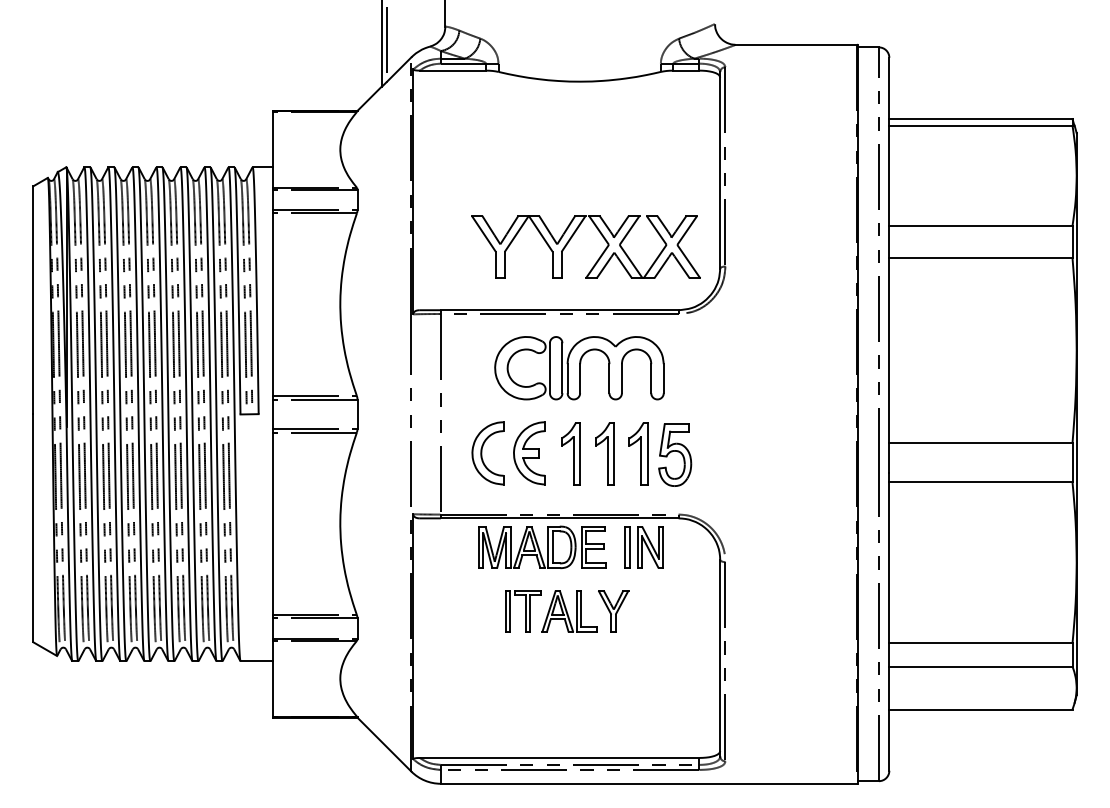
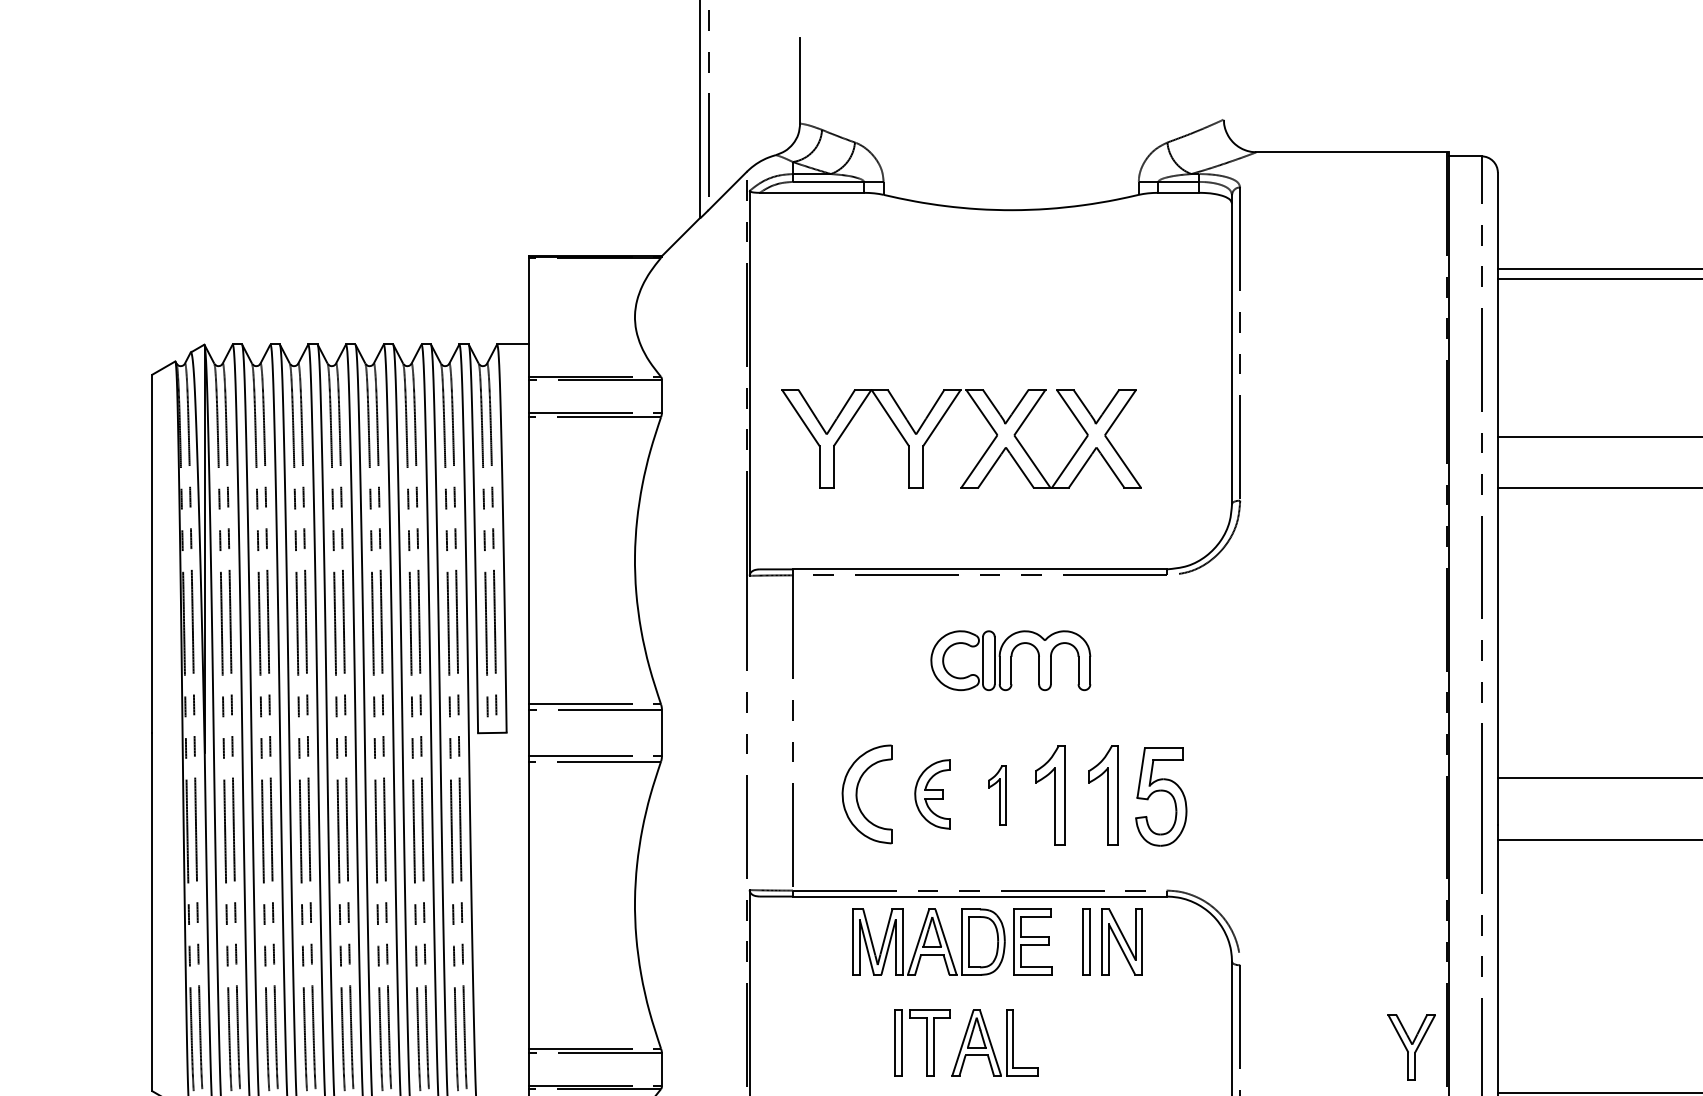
part: (573, 236) -> (941, 422), moved
part: (579, 368) -> (1010, 660), size x0.6
part: (529, 453) -> (932, 794), size x0.7
part: (570, 453) -> (996, 794), size x0.6
part: (613, 611) -> (1411, 1047), moved

